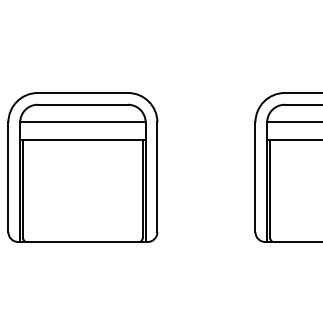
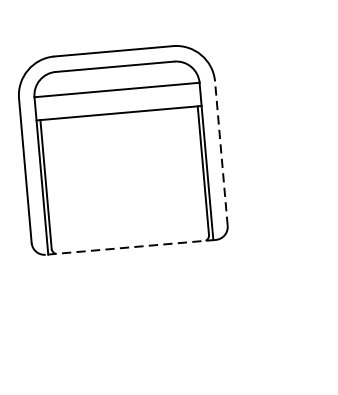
line: (157, 177) -> (221, 153), solid -> dashed
line: (82, 242) -> (130, 248), solid -> dashed

